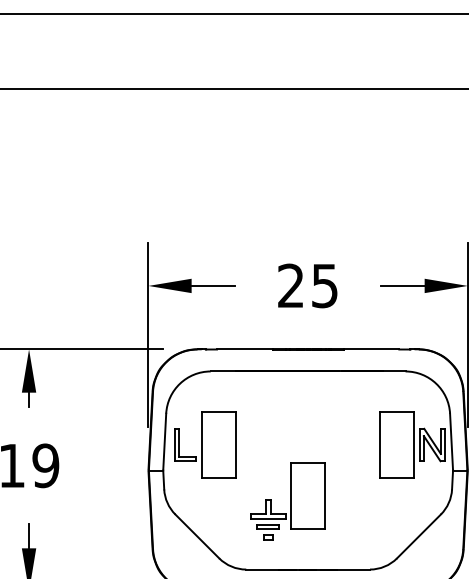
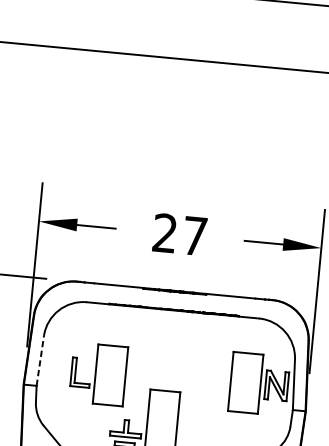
text: (324, 286) -> (194, 236), 25 -> 27
line: (164, 441) -> (40, 360), solid -> dashed
part: (205, 444) -> (98, 373), moved

